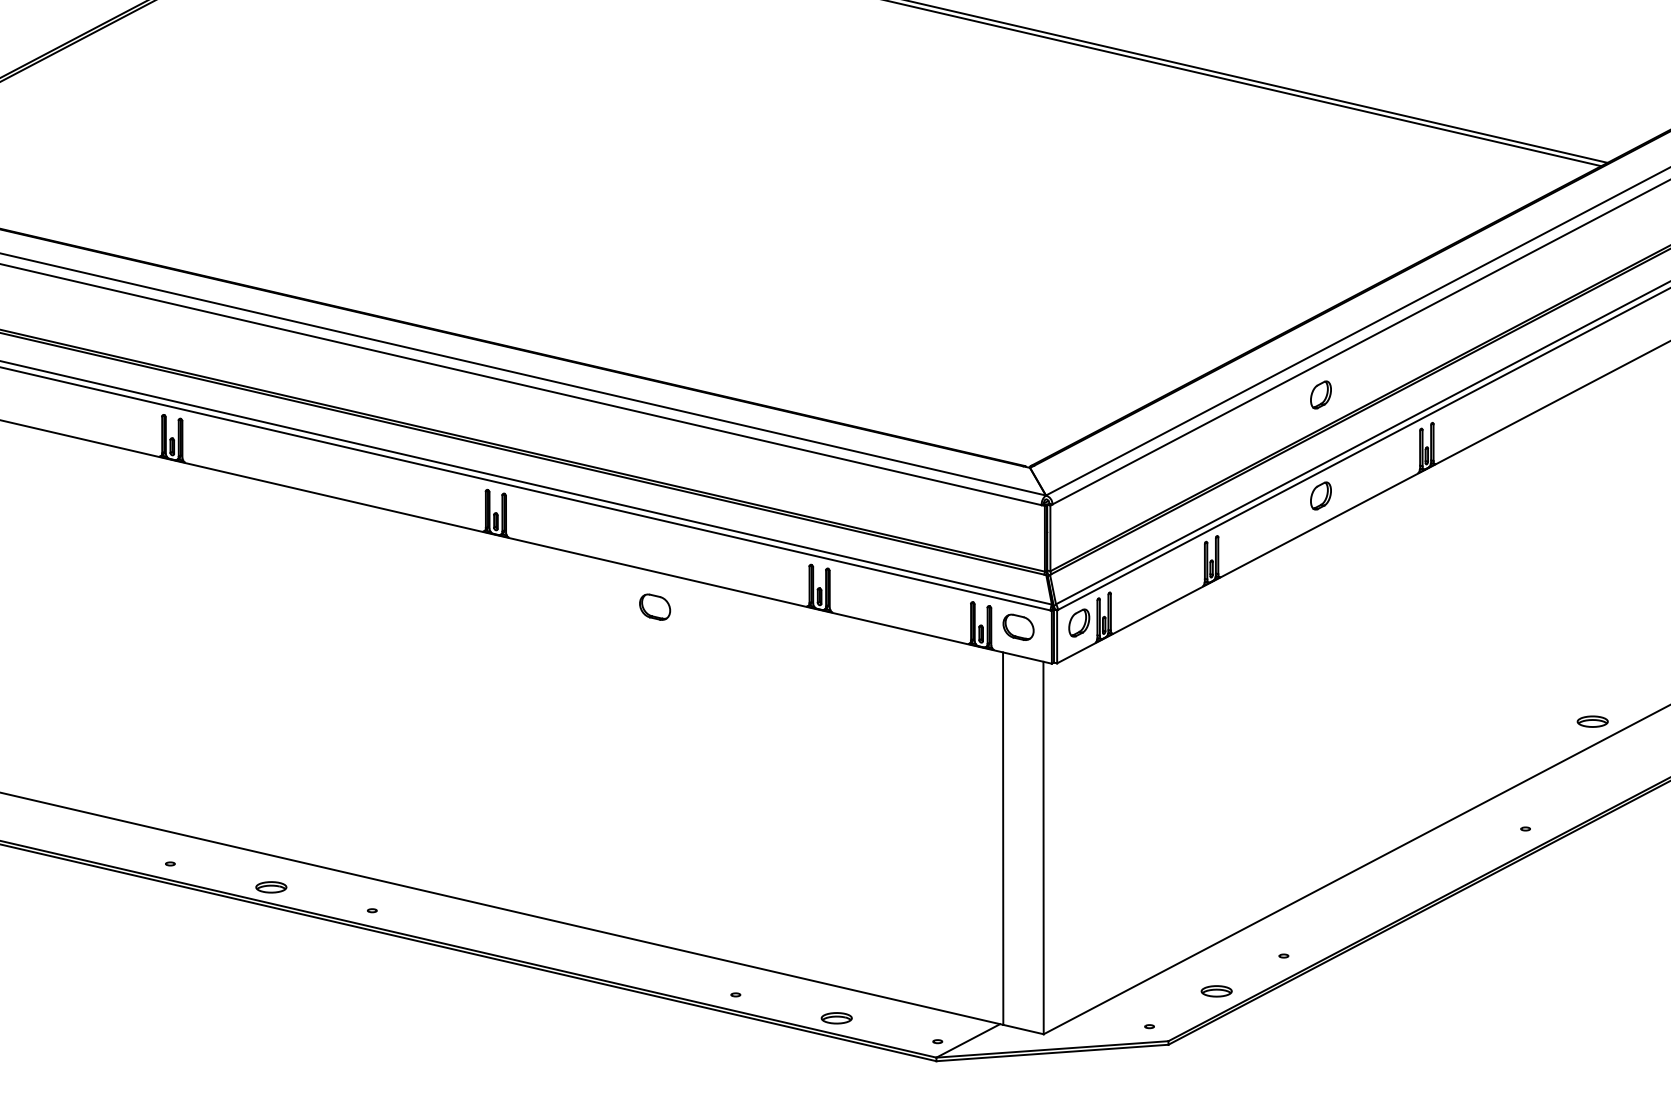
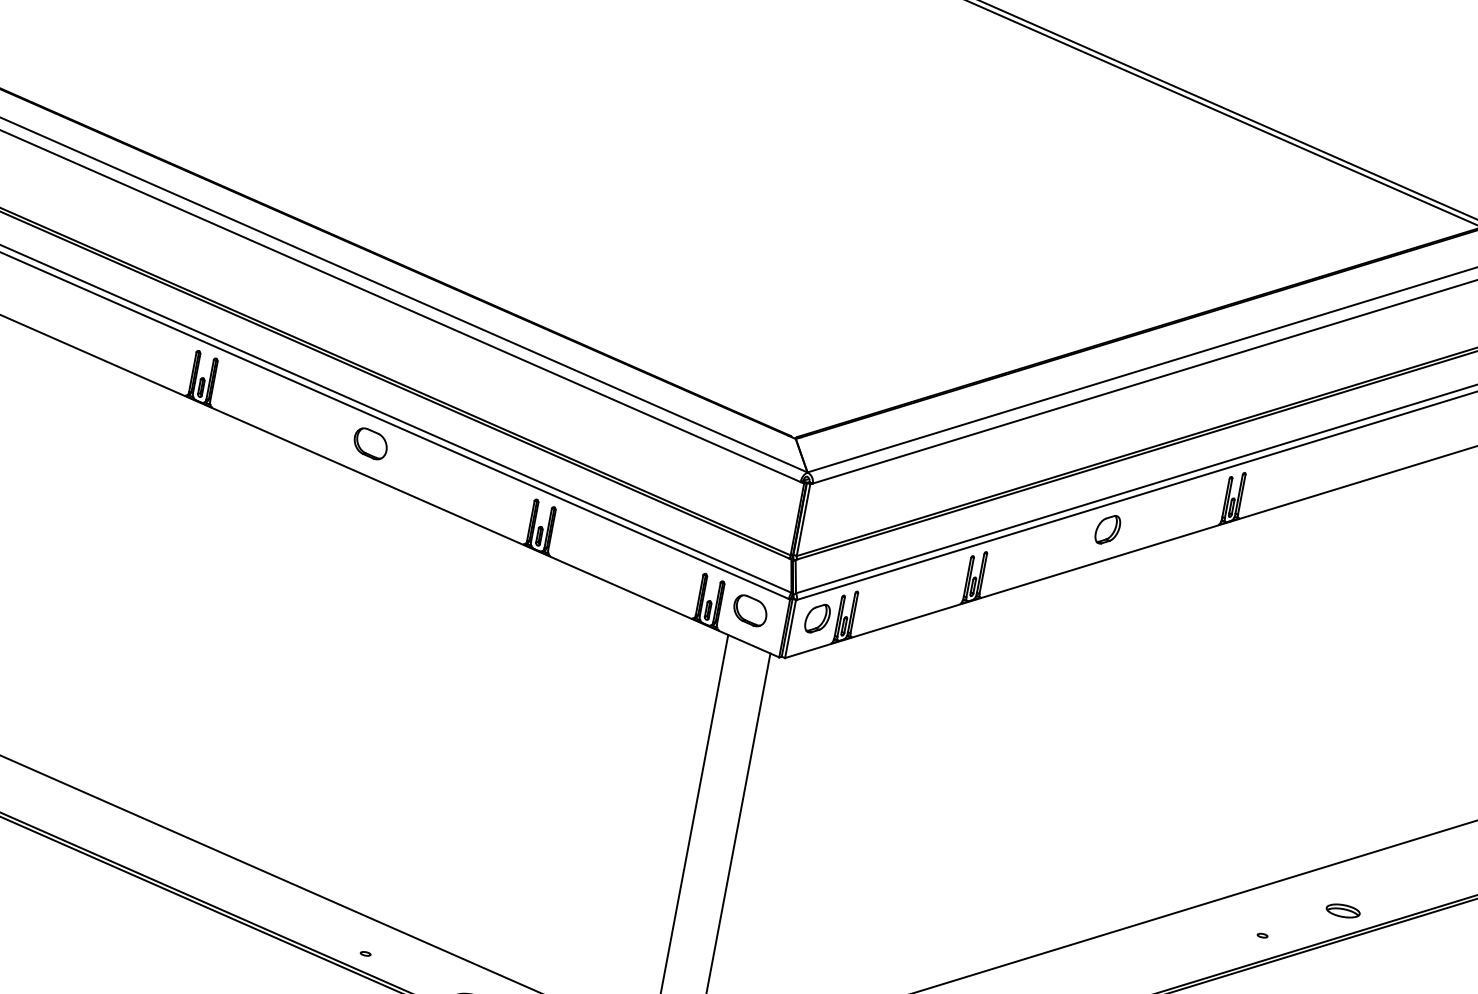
part: (1320, 394) -> (1128, 418), removed
part: (655, 606) -> (371, 443), moved
part: (1592, 721) -> (1342, 910), moved

